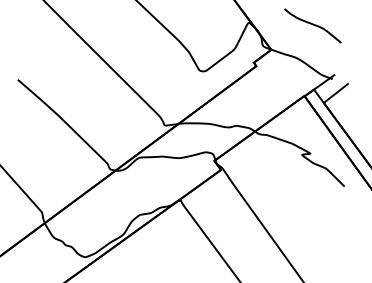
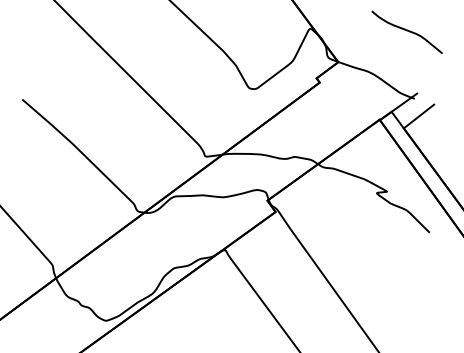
curve: (312, 25) -> (406, 31), moved

